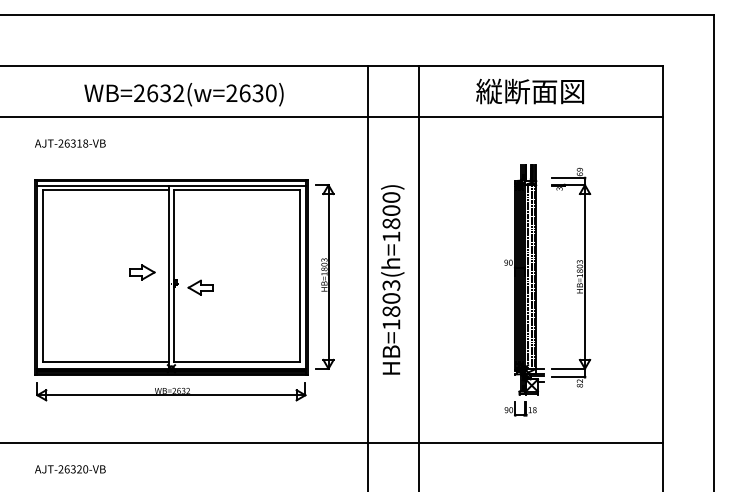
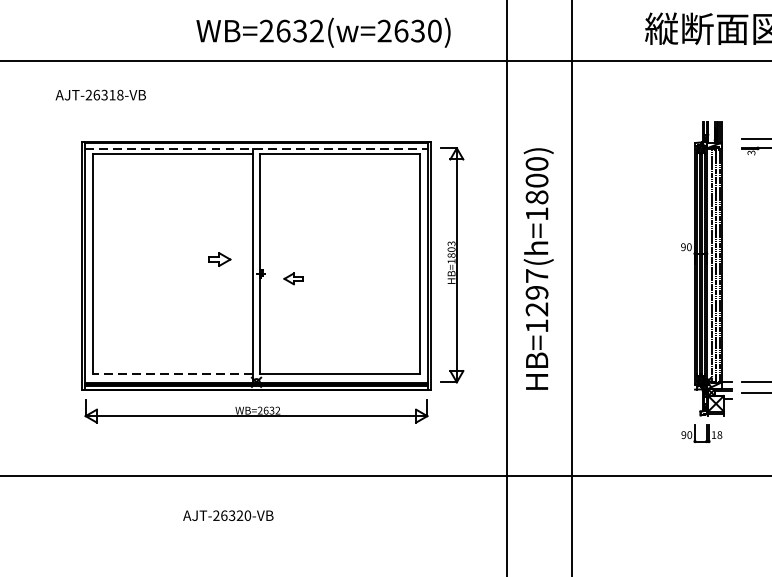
text: (183, 94) -> (322, 32), moved
text: (70, 143) -> (101, 95), moved
line: (171, 185) -> (256, 148), solid -> dashed
part: (142, 272) -> (219, 259), size x0.7
part: (200, 287) -> (293, 278), size x0.6
text: (391, 298) -> (537, 292), HB=1803(h=1800) -> HB=1297(h=1800)
line: (106, 361) -> (173, 373), solid -> dashed
text: (70, 469) -> (228, 515), moved

